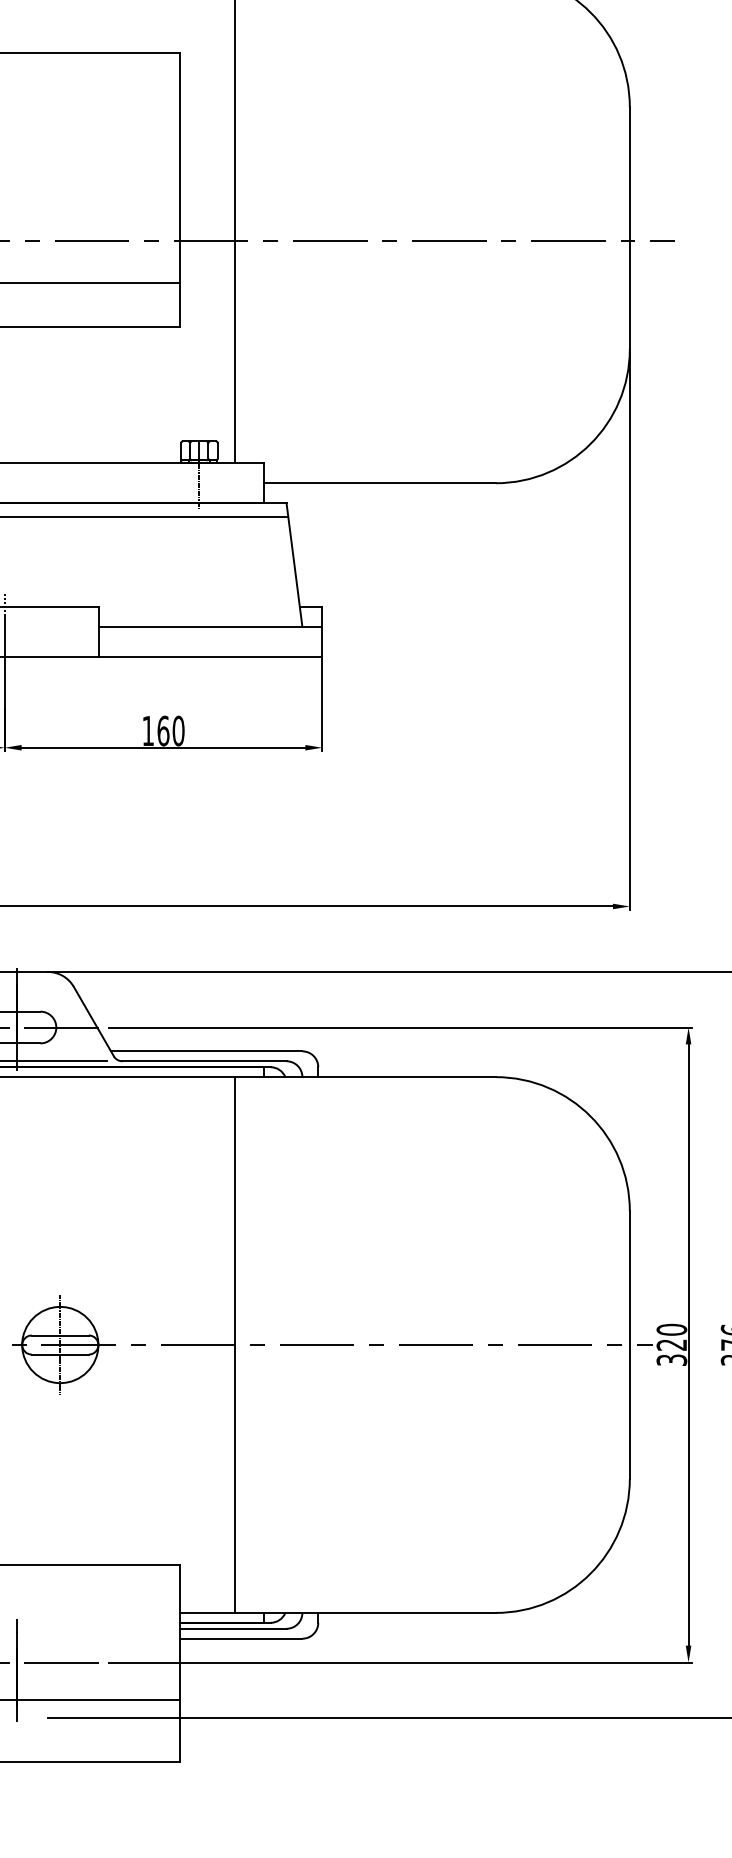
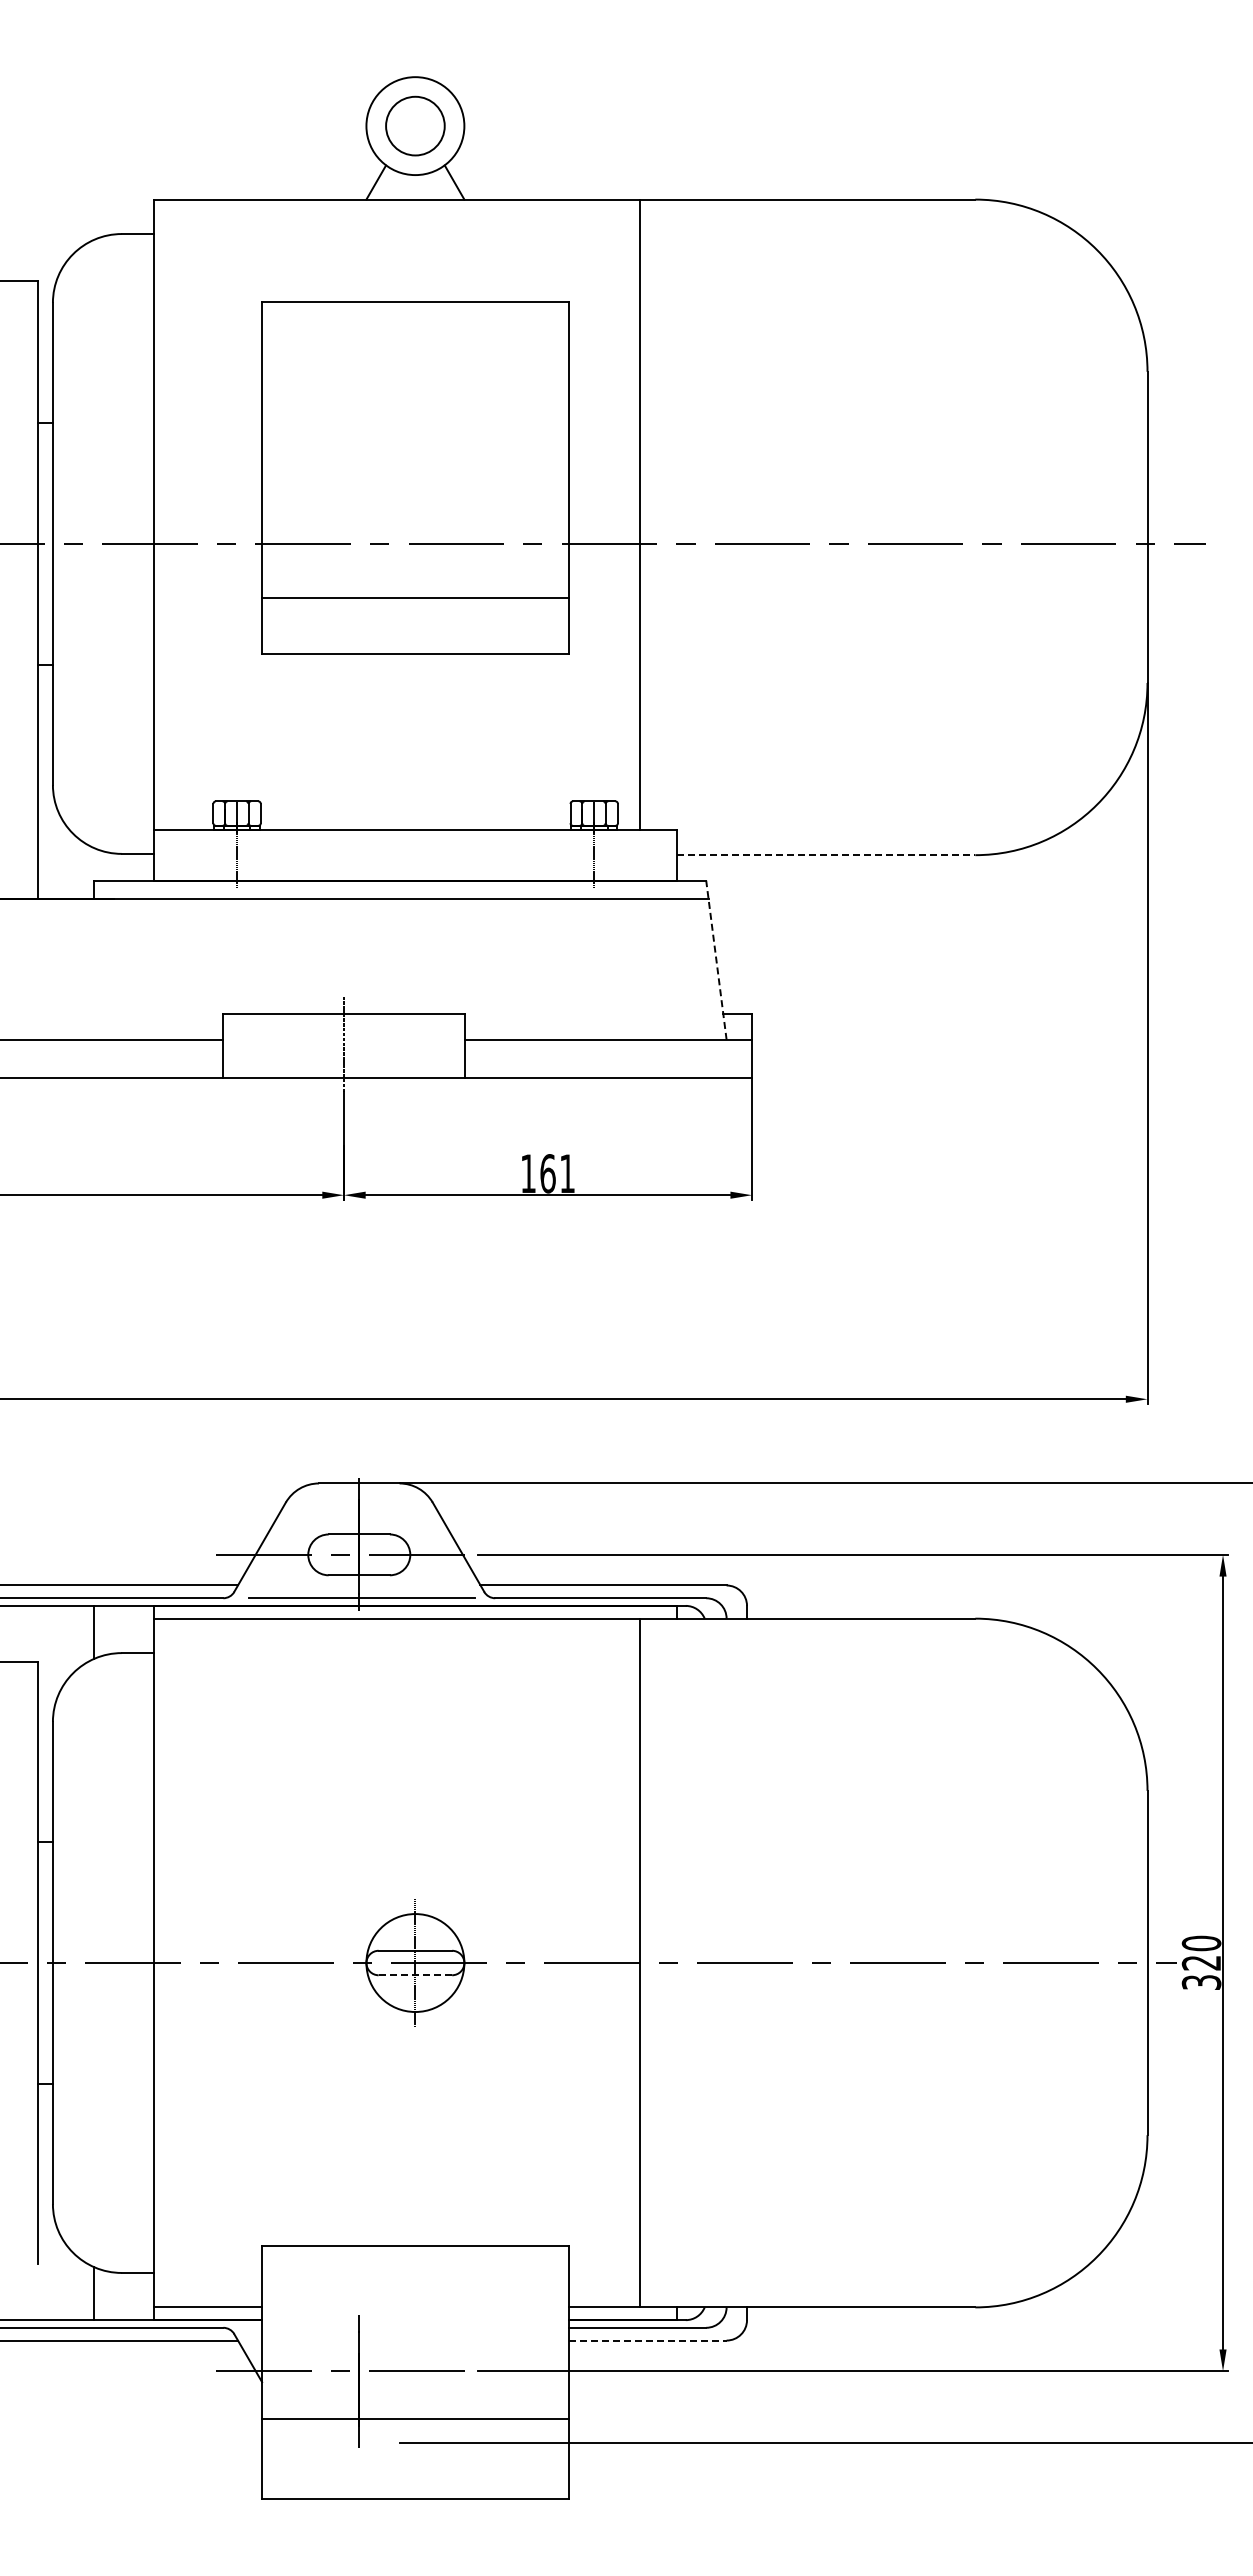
line: (380, 483) -> (826, 855), solid -> dashed
line: (294, 564) -> (716, 959), solid -> dashed
text: (178, 730) -> (567, 1173), 160 -> 161
line: (60, 1354) -> (415, 1975), solid -> dashed
line: (240, 1638) -> (647, 2340), solid -> dashed

